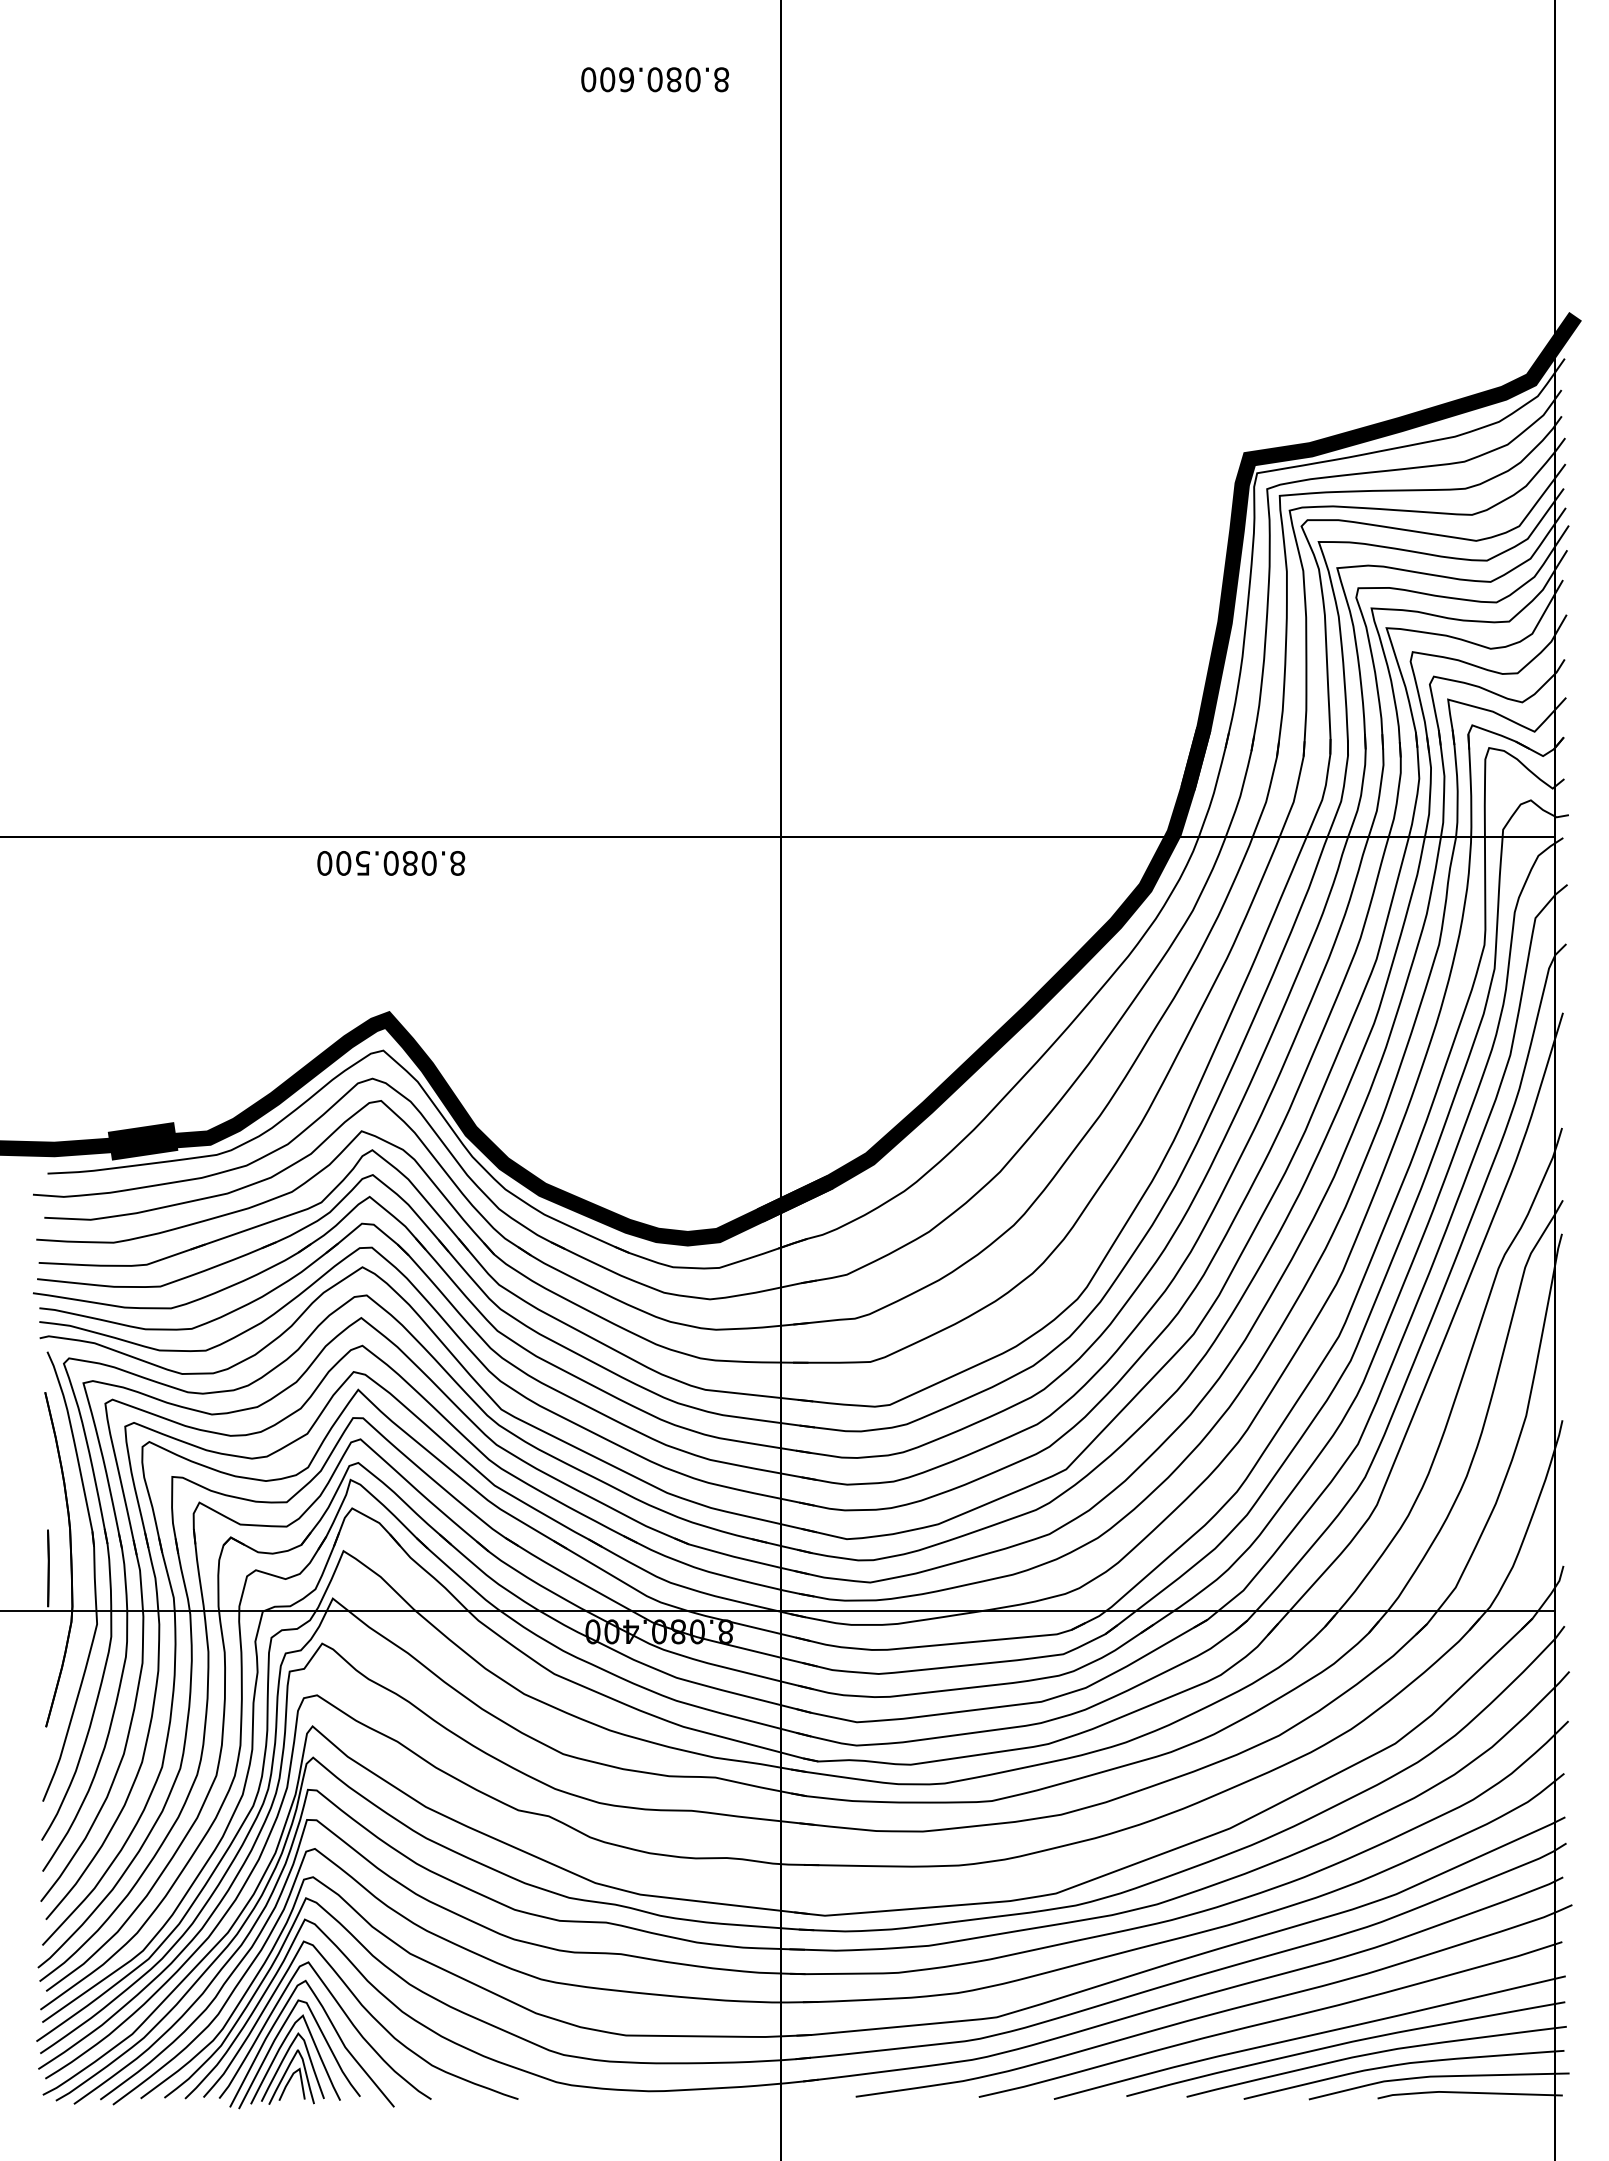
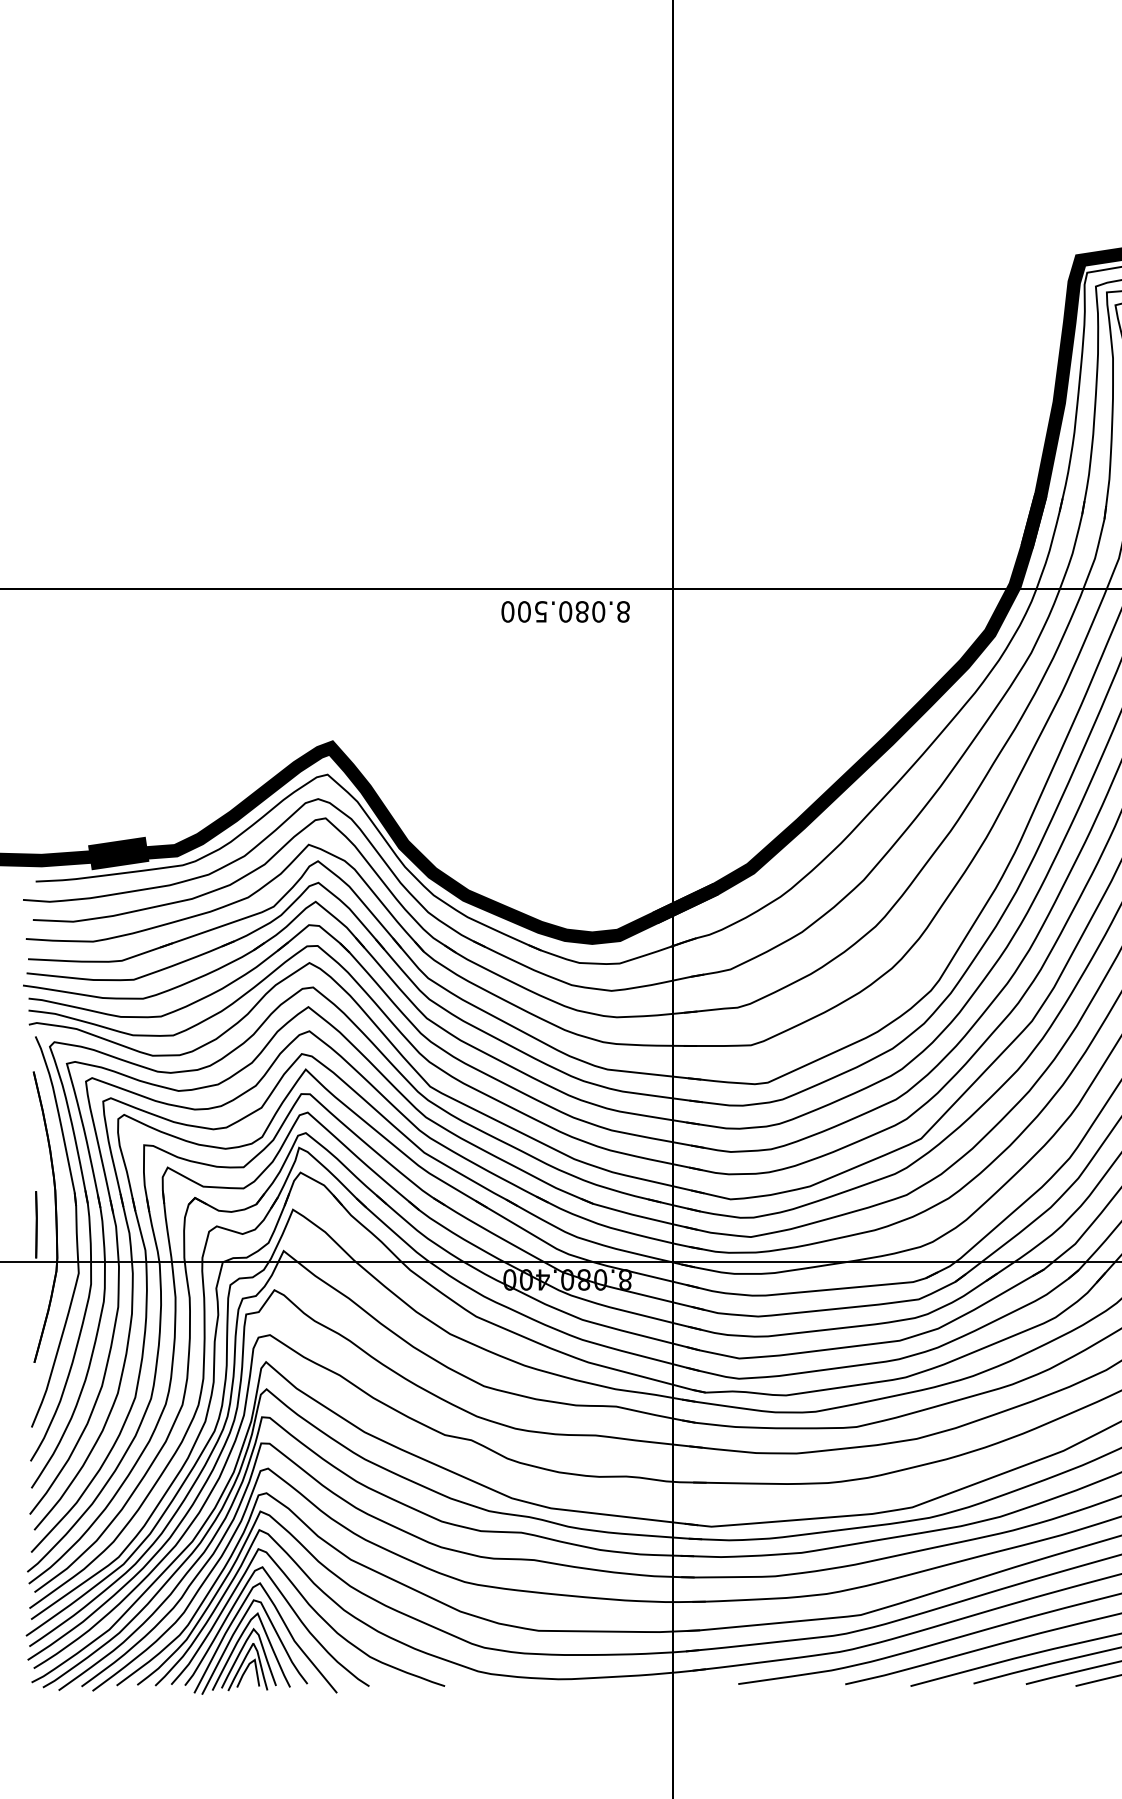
text: (391, 863) -> (565, 611), moved

